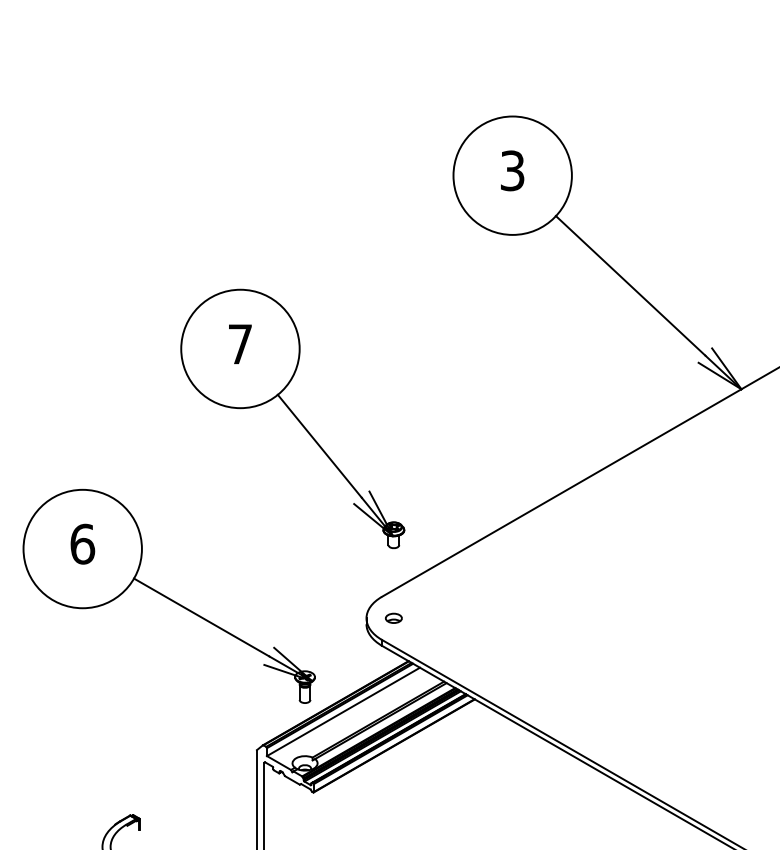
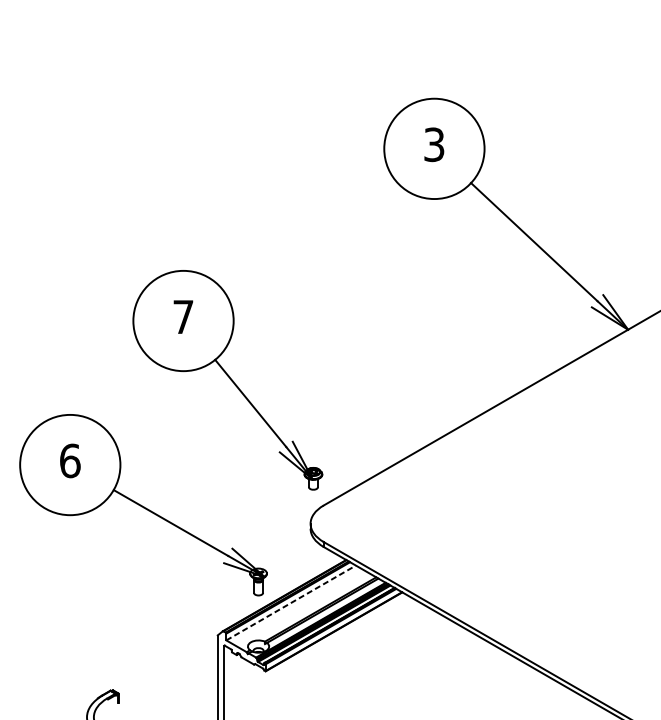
part: (292, 418) -> (227, 379), moved
part: (393, 617) -> (333, 523), removed
line: (343, 711) -> (291, 602), solid -> dashed

